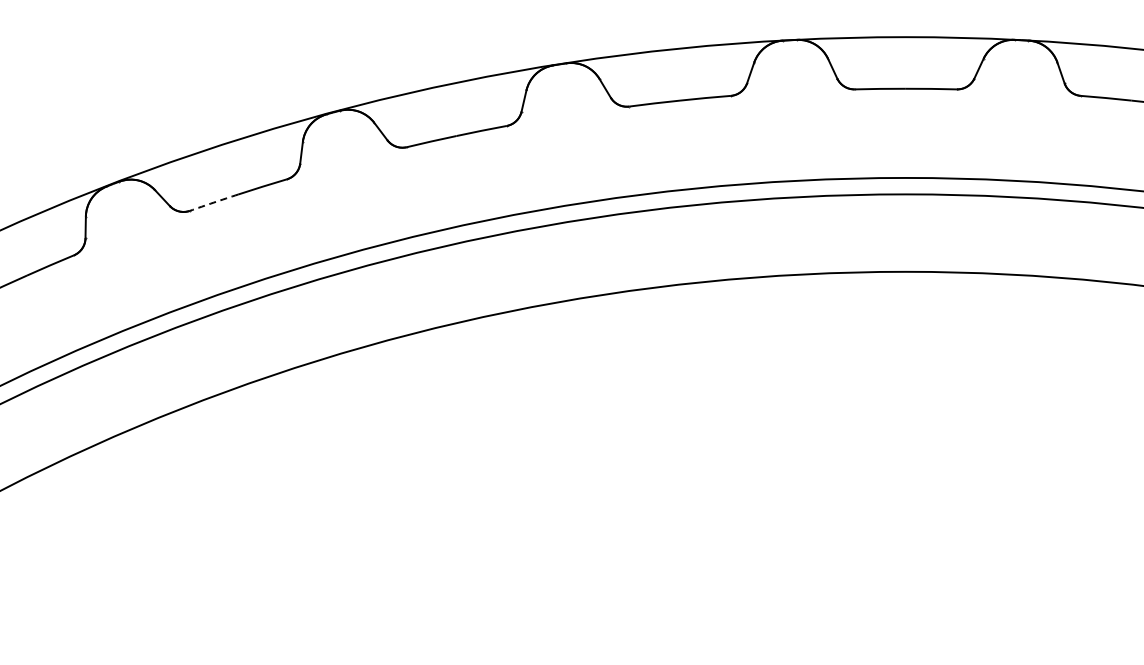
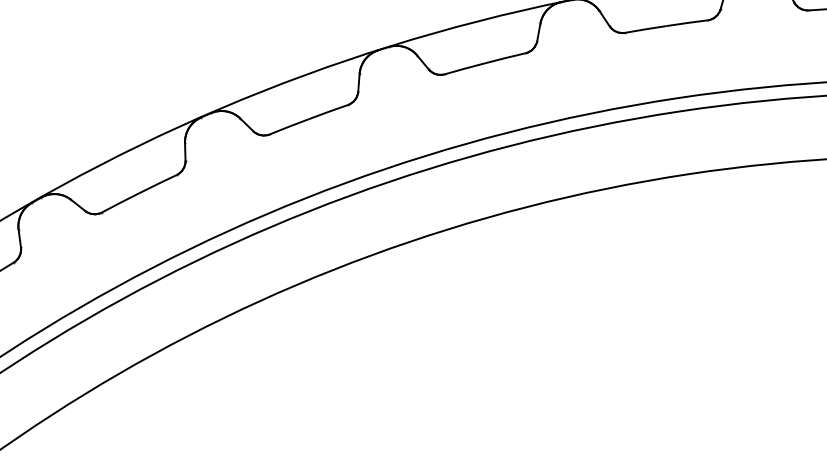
arc: (213, 202) -> (120, 202), dashed -> solid

